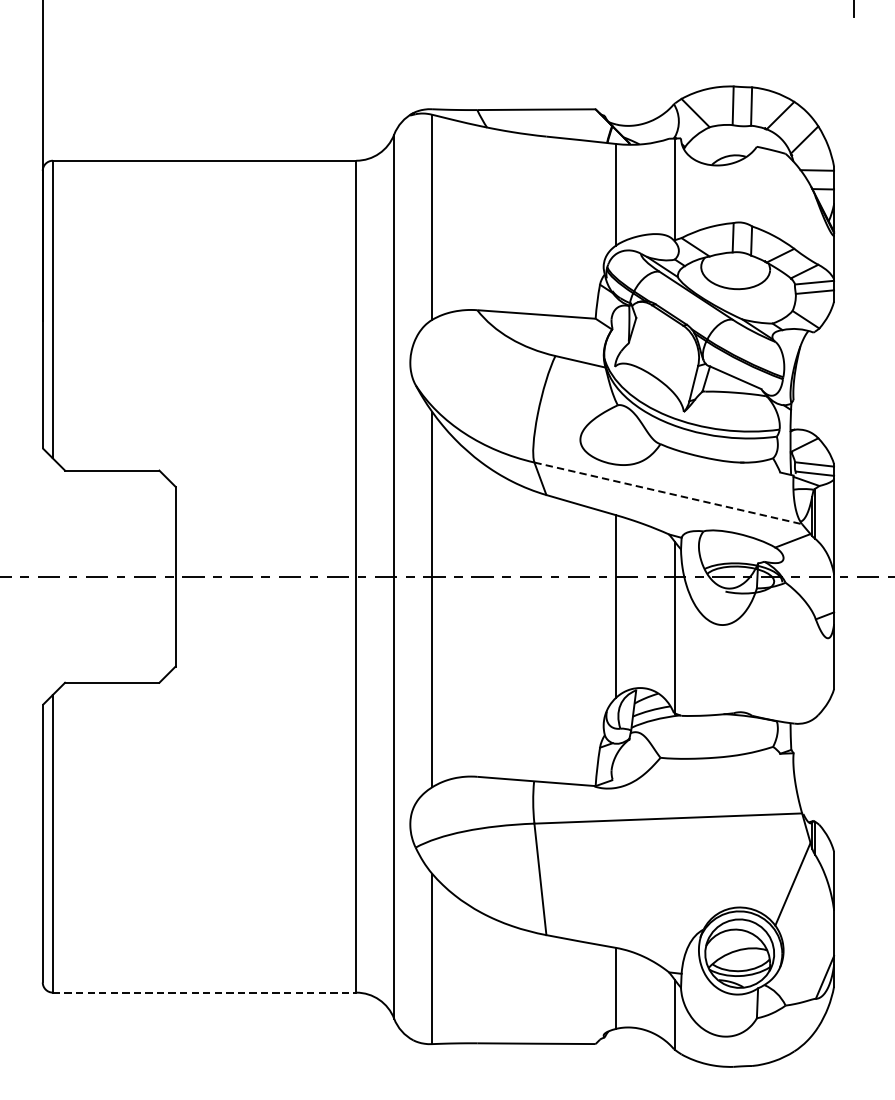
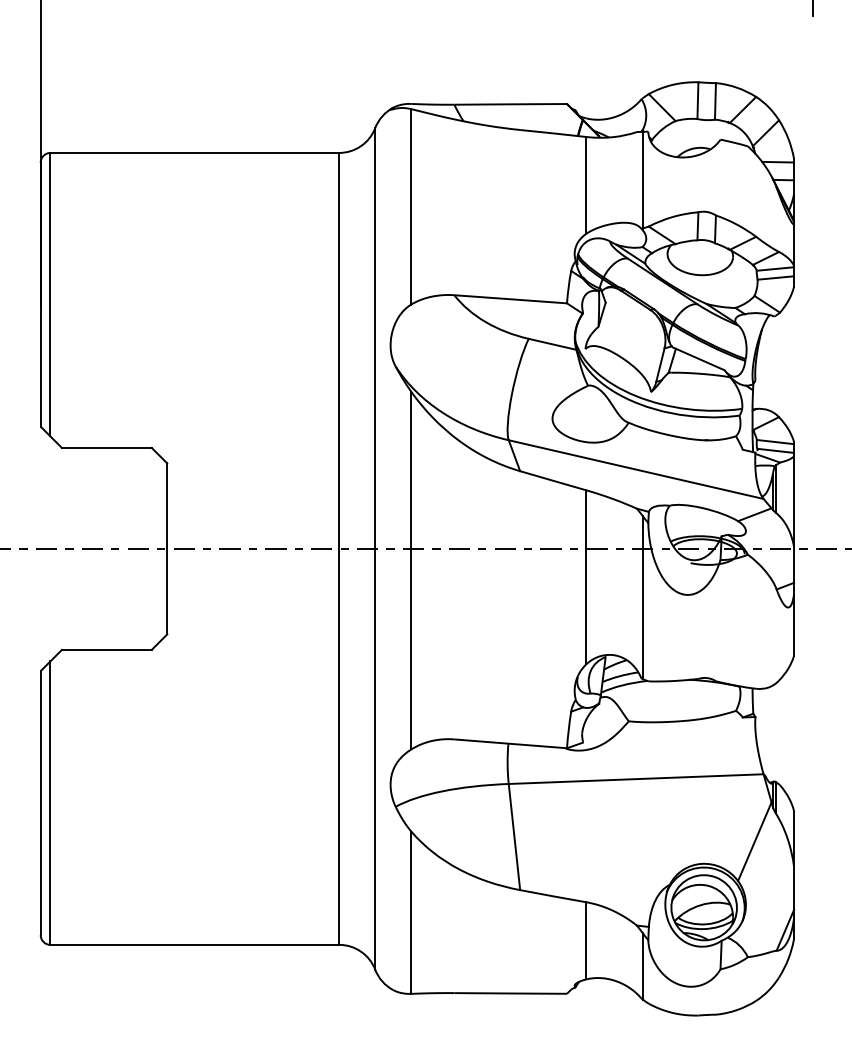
line: (668, 493) -> (636, 469), dashed -> solid
line: (205, 992) -> (195, 944), dashed -> solid

